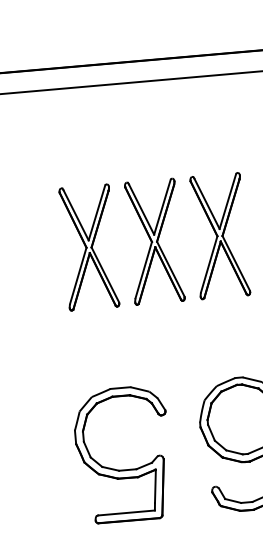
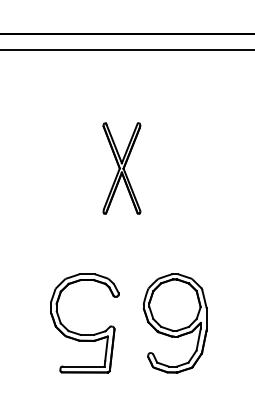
part: (220, 235) -> (170, 168), removed
part: (89, 247) -> (73, 168), removed

